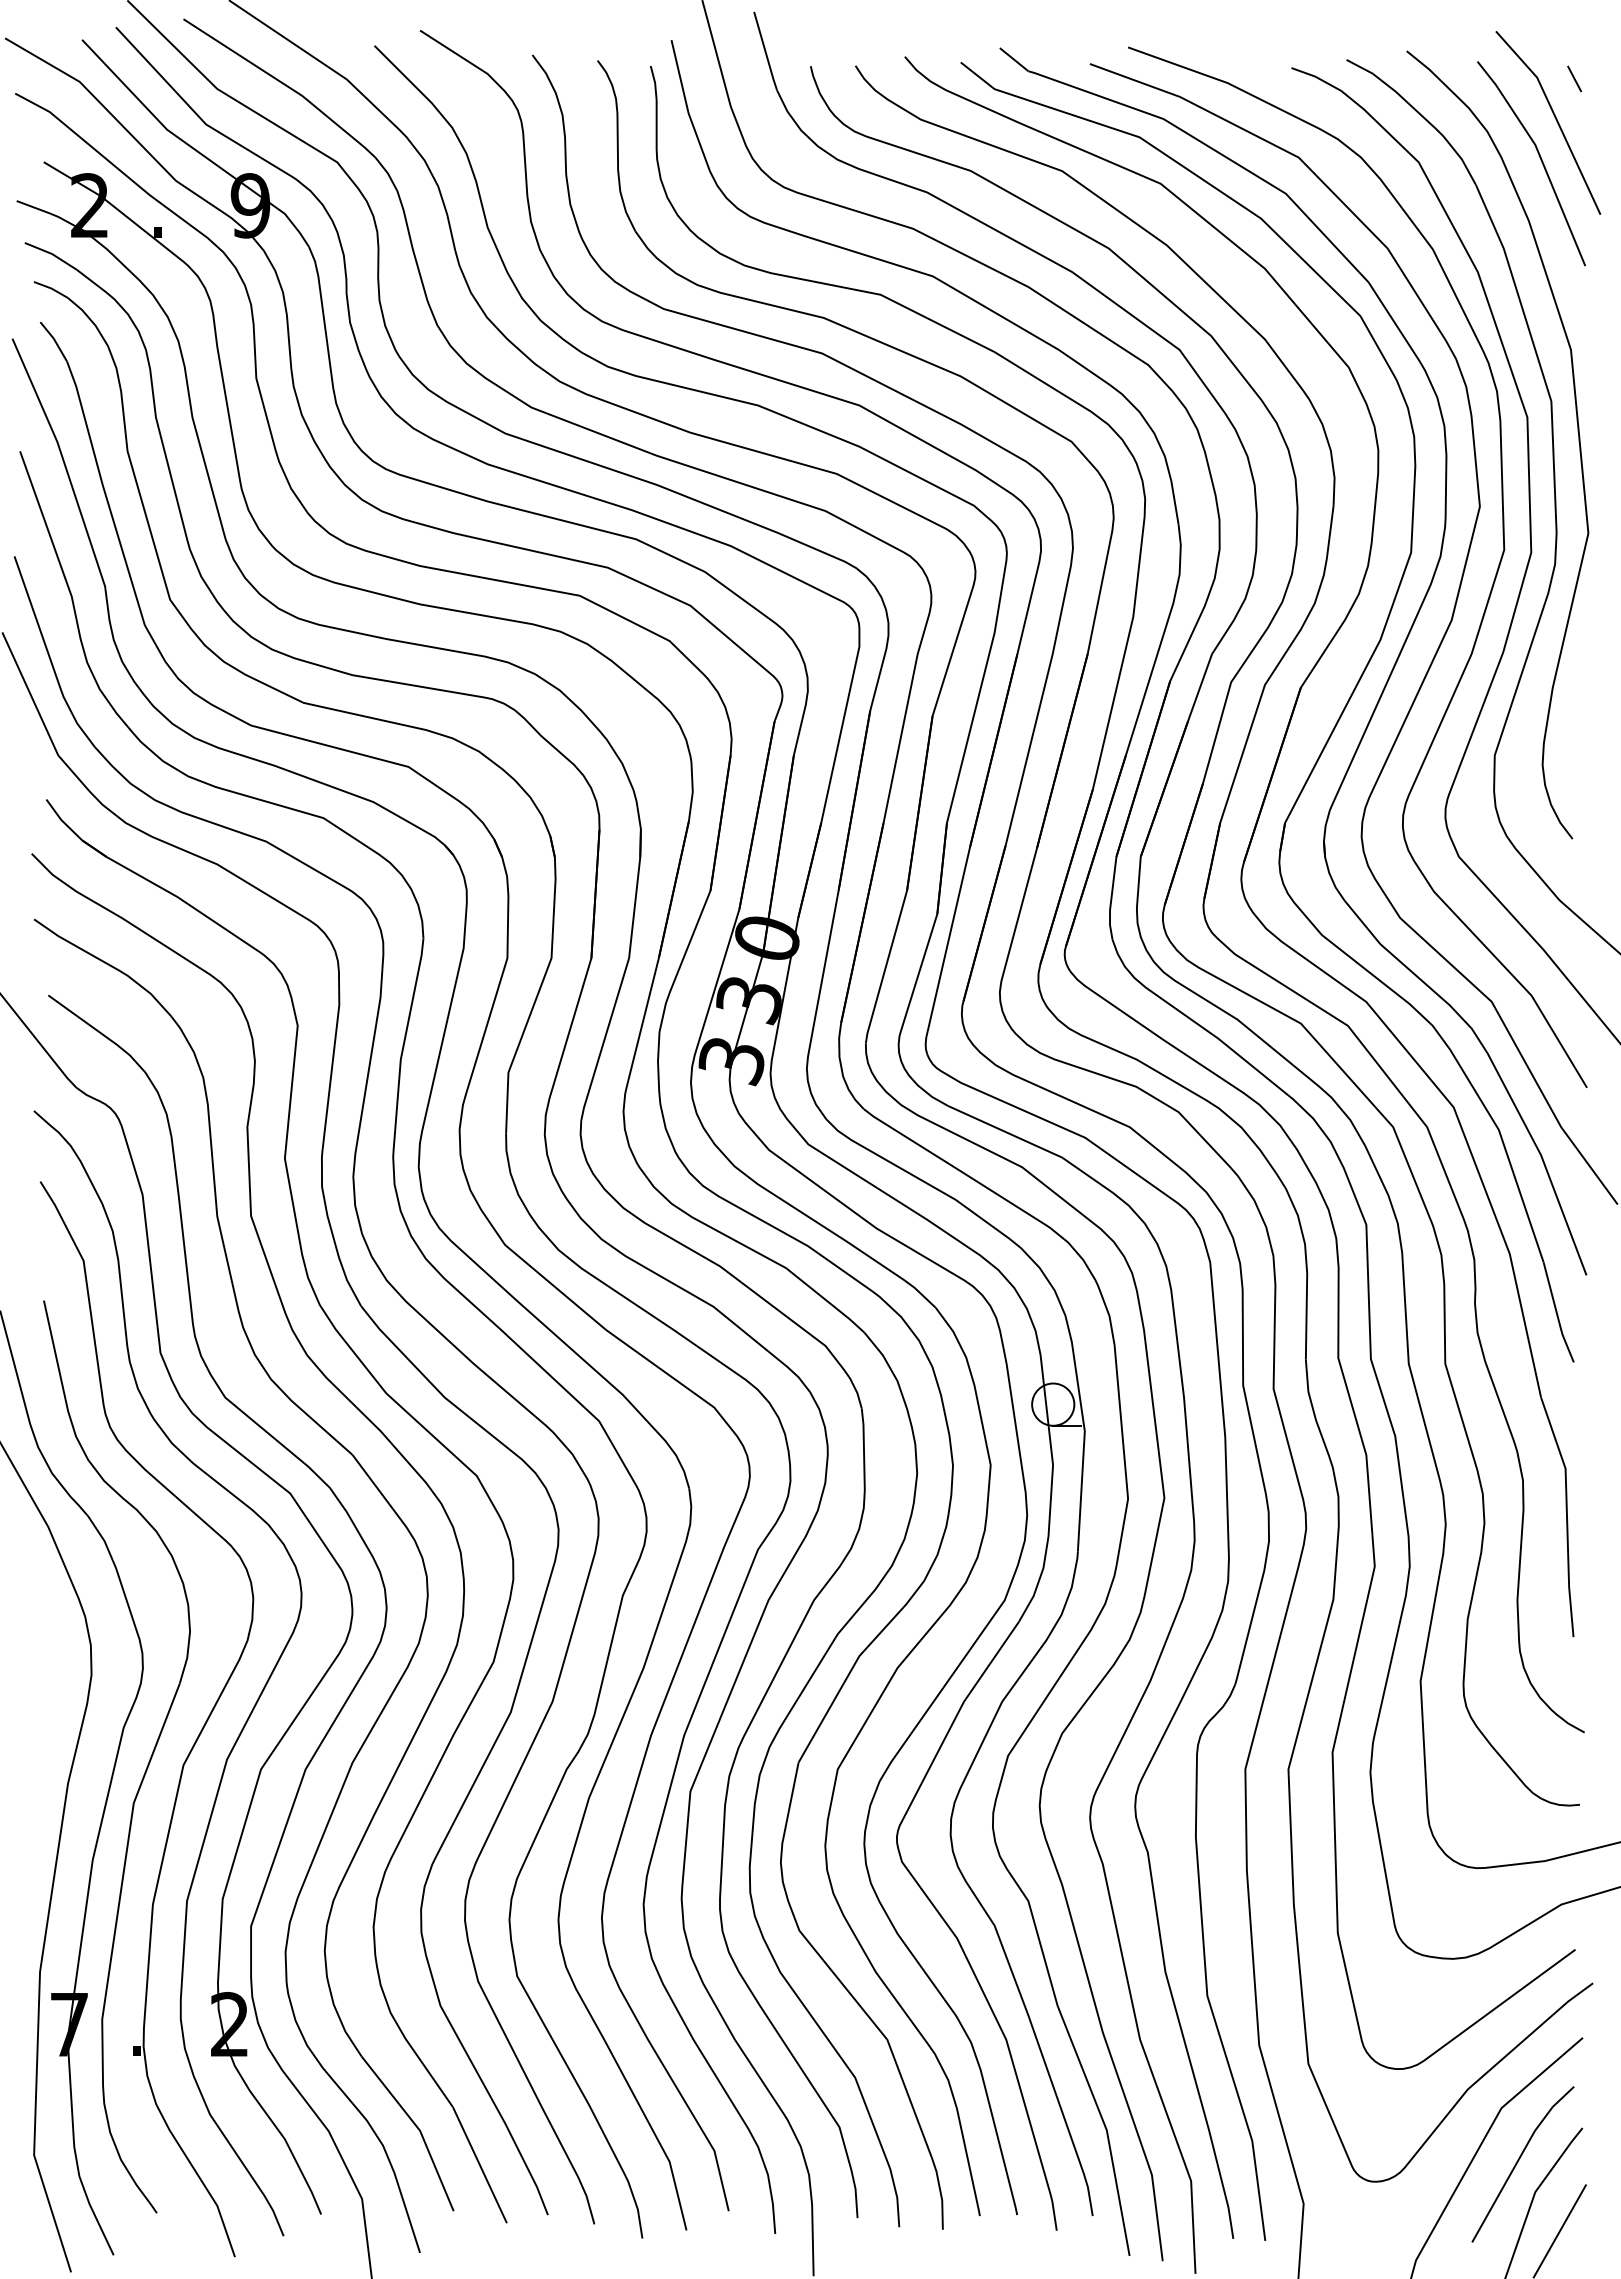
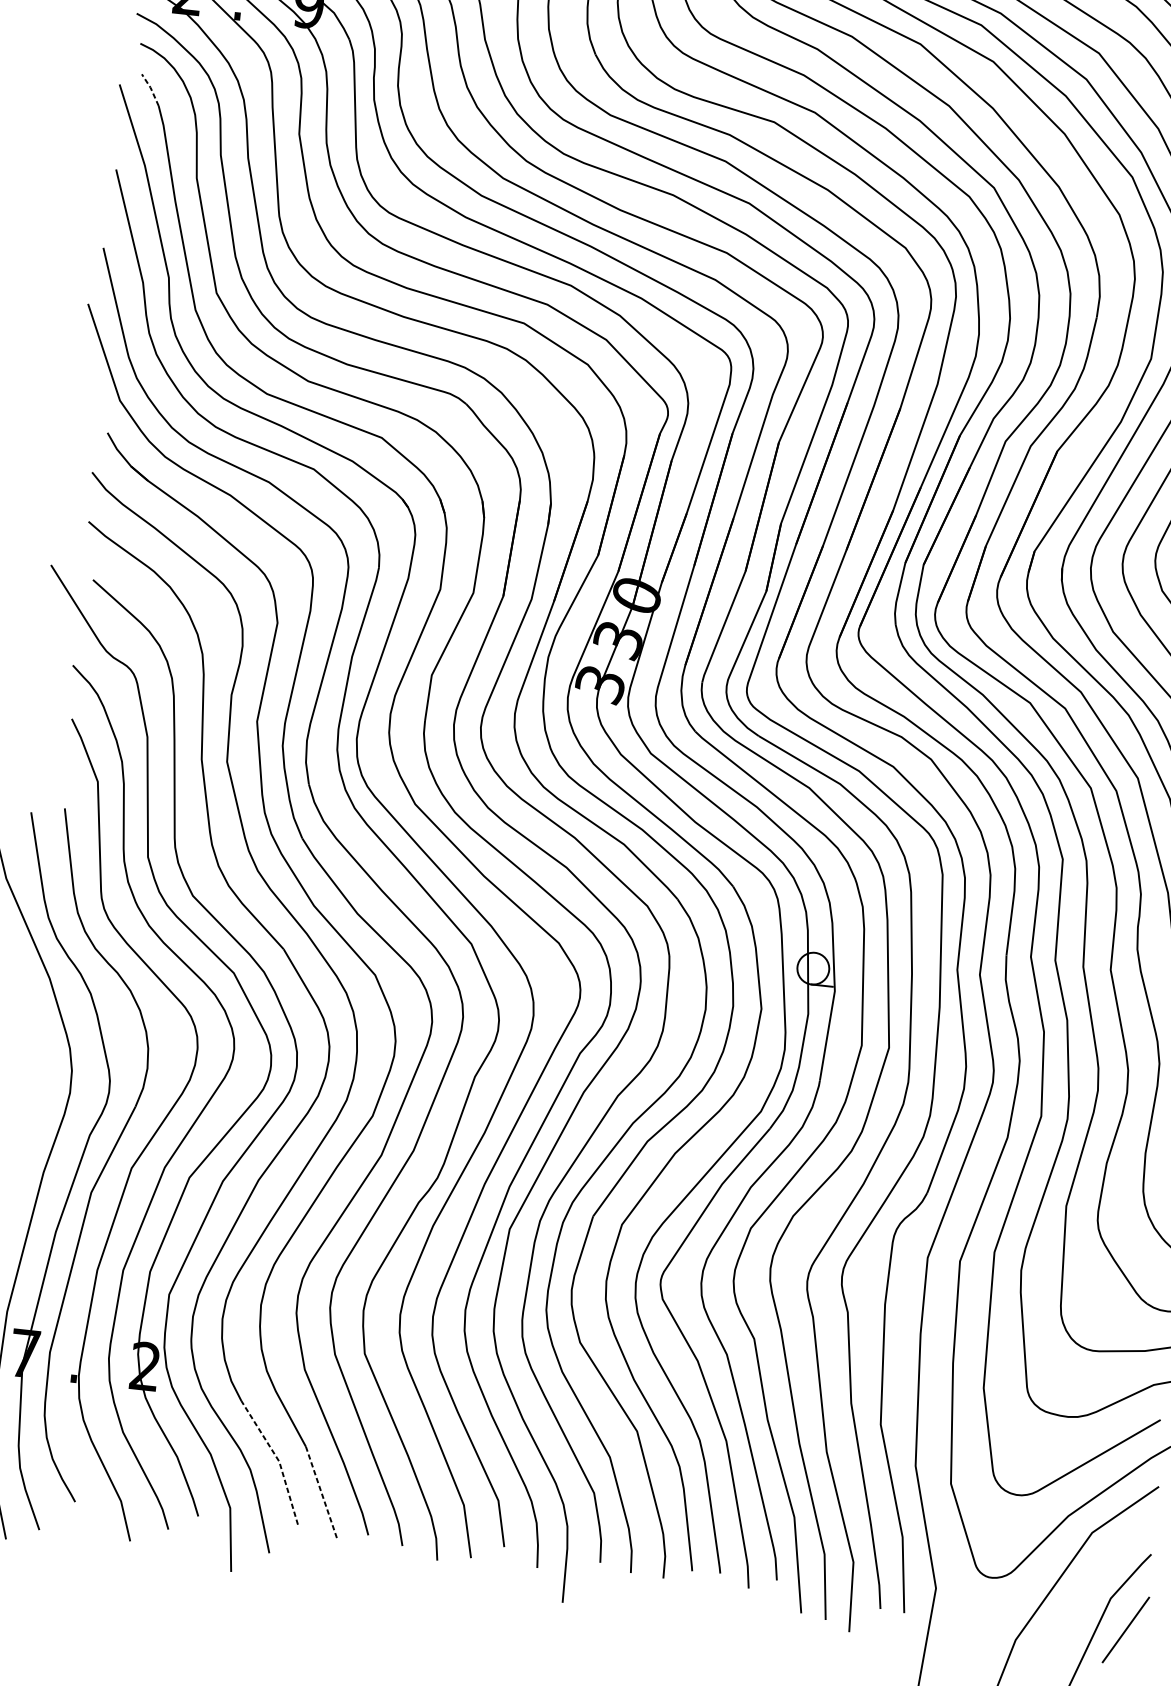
line: (54, 340) -> (151, 89), solid -> dashed
line: (418, 2128) -> (278, 1459), solid -> dashed
line: (1518, 2162) -> (1100, 1574), removed
line: (479, 2165) -> (321, 1492), solid -> dashed

